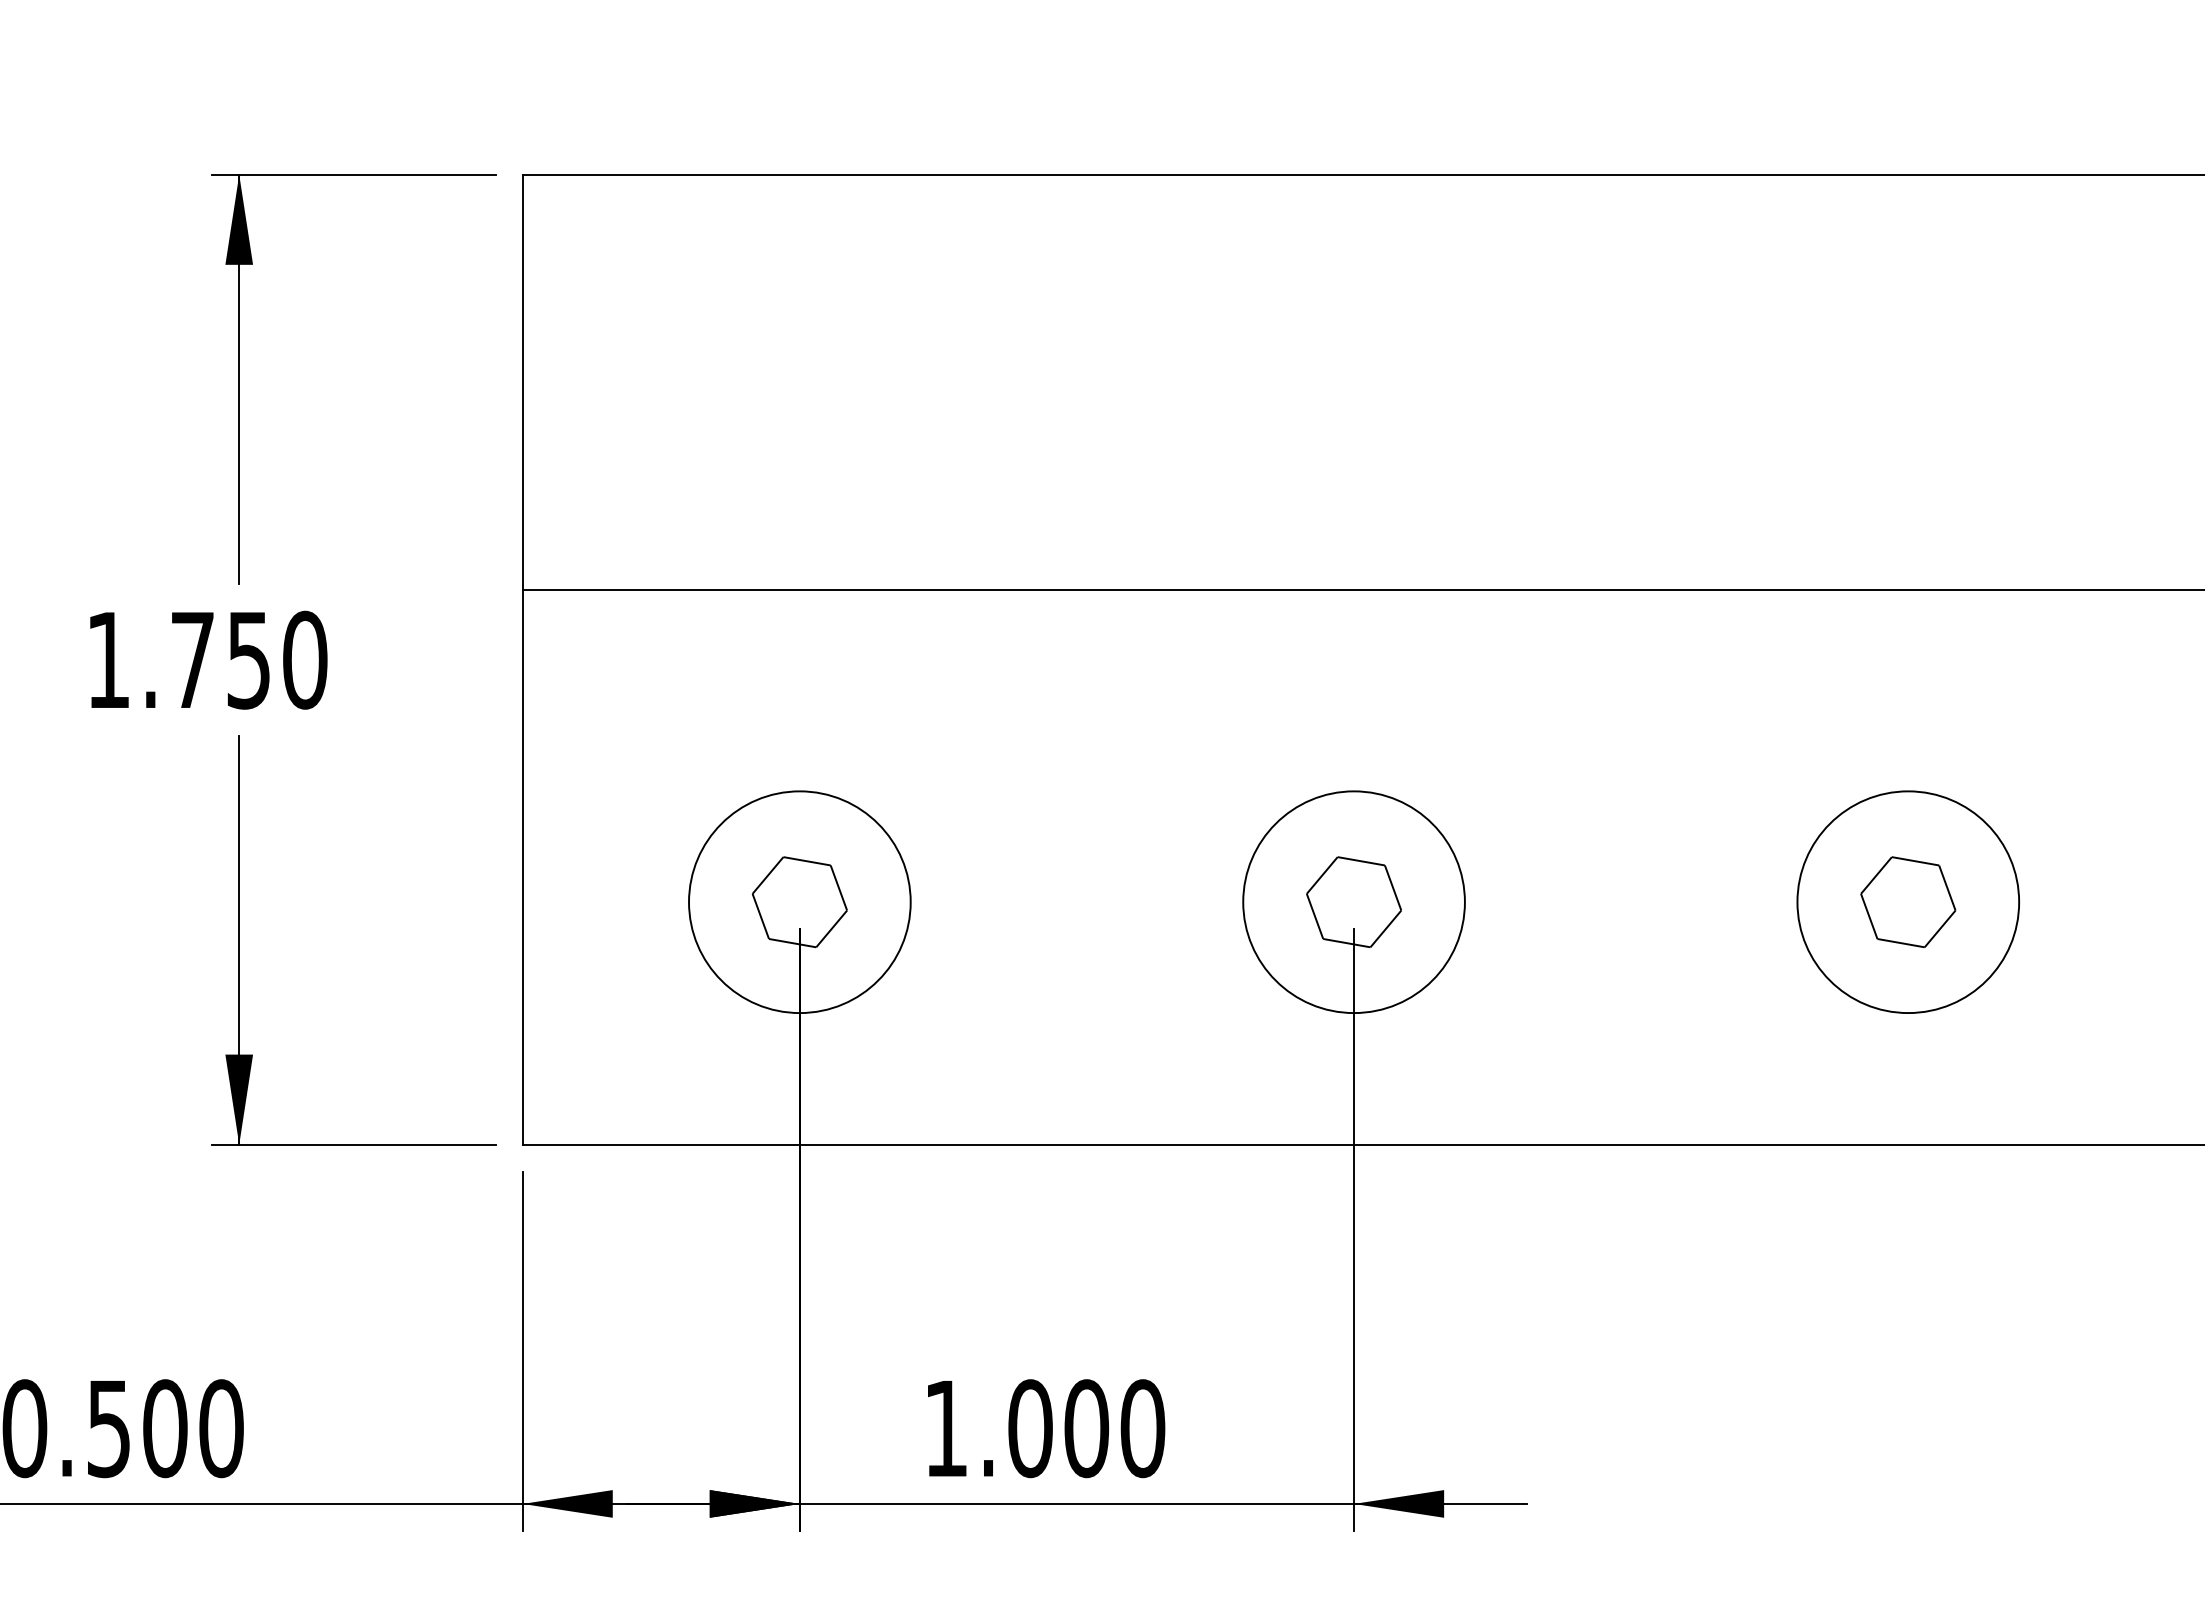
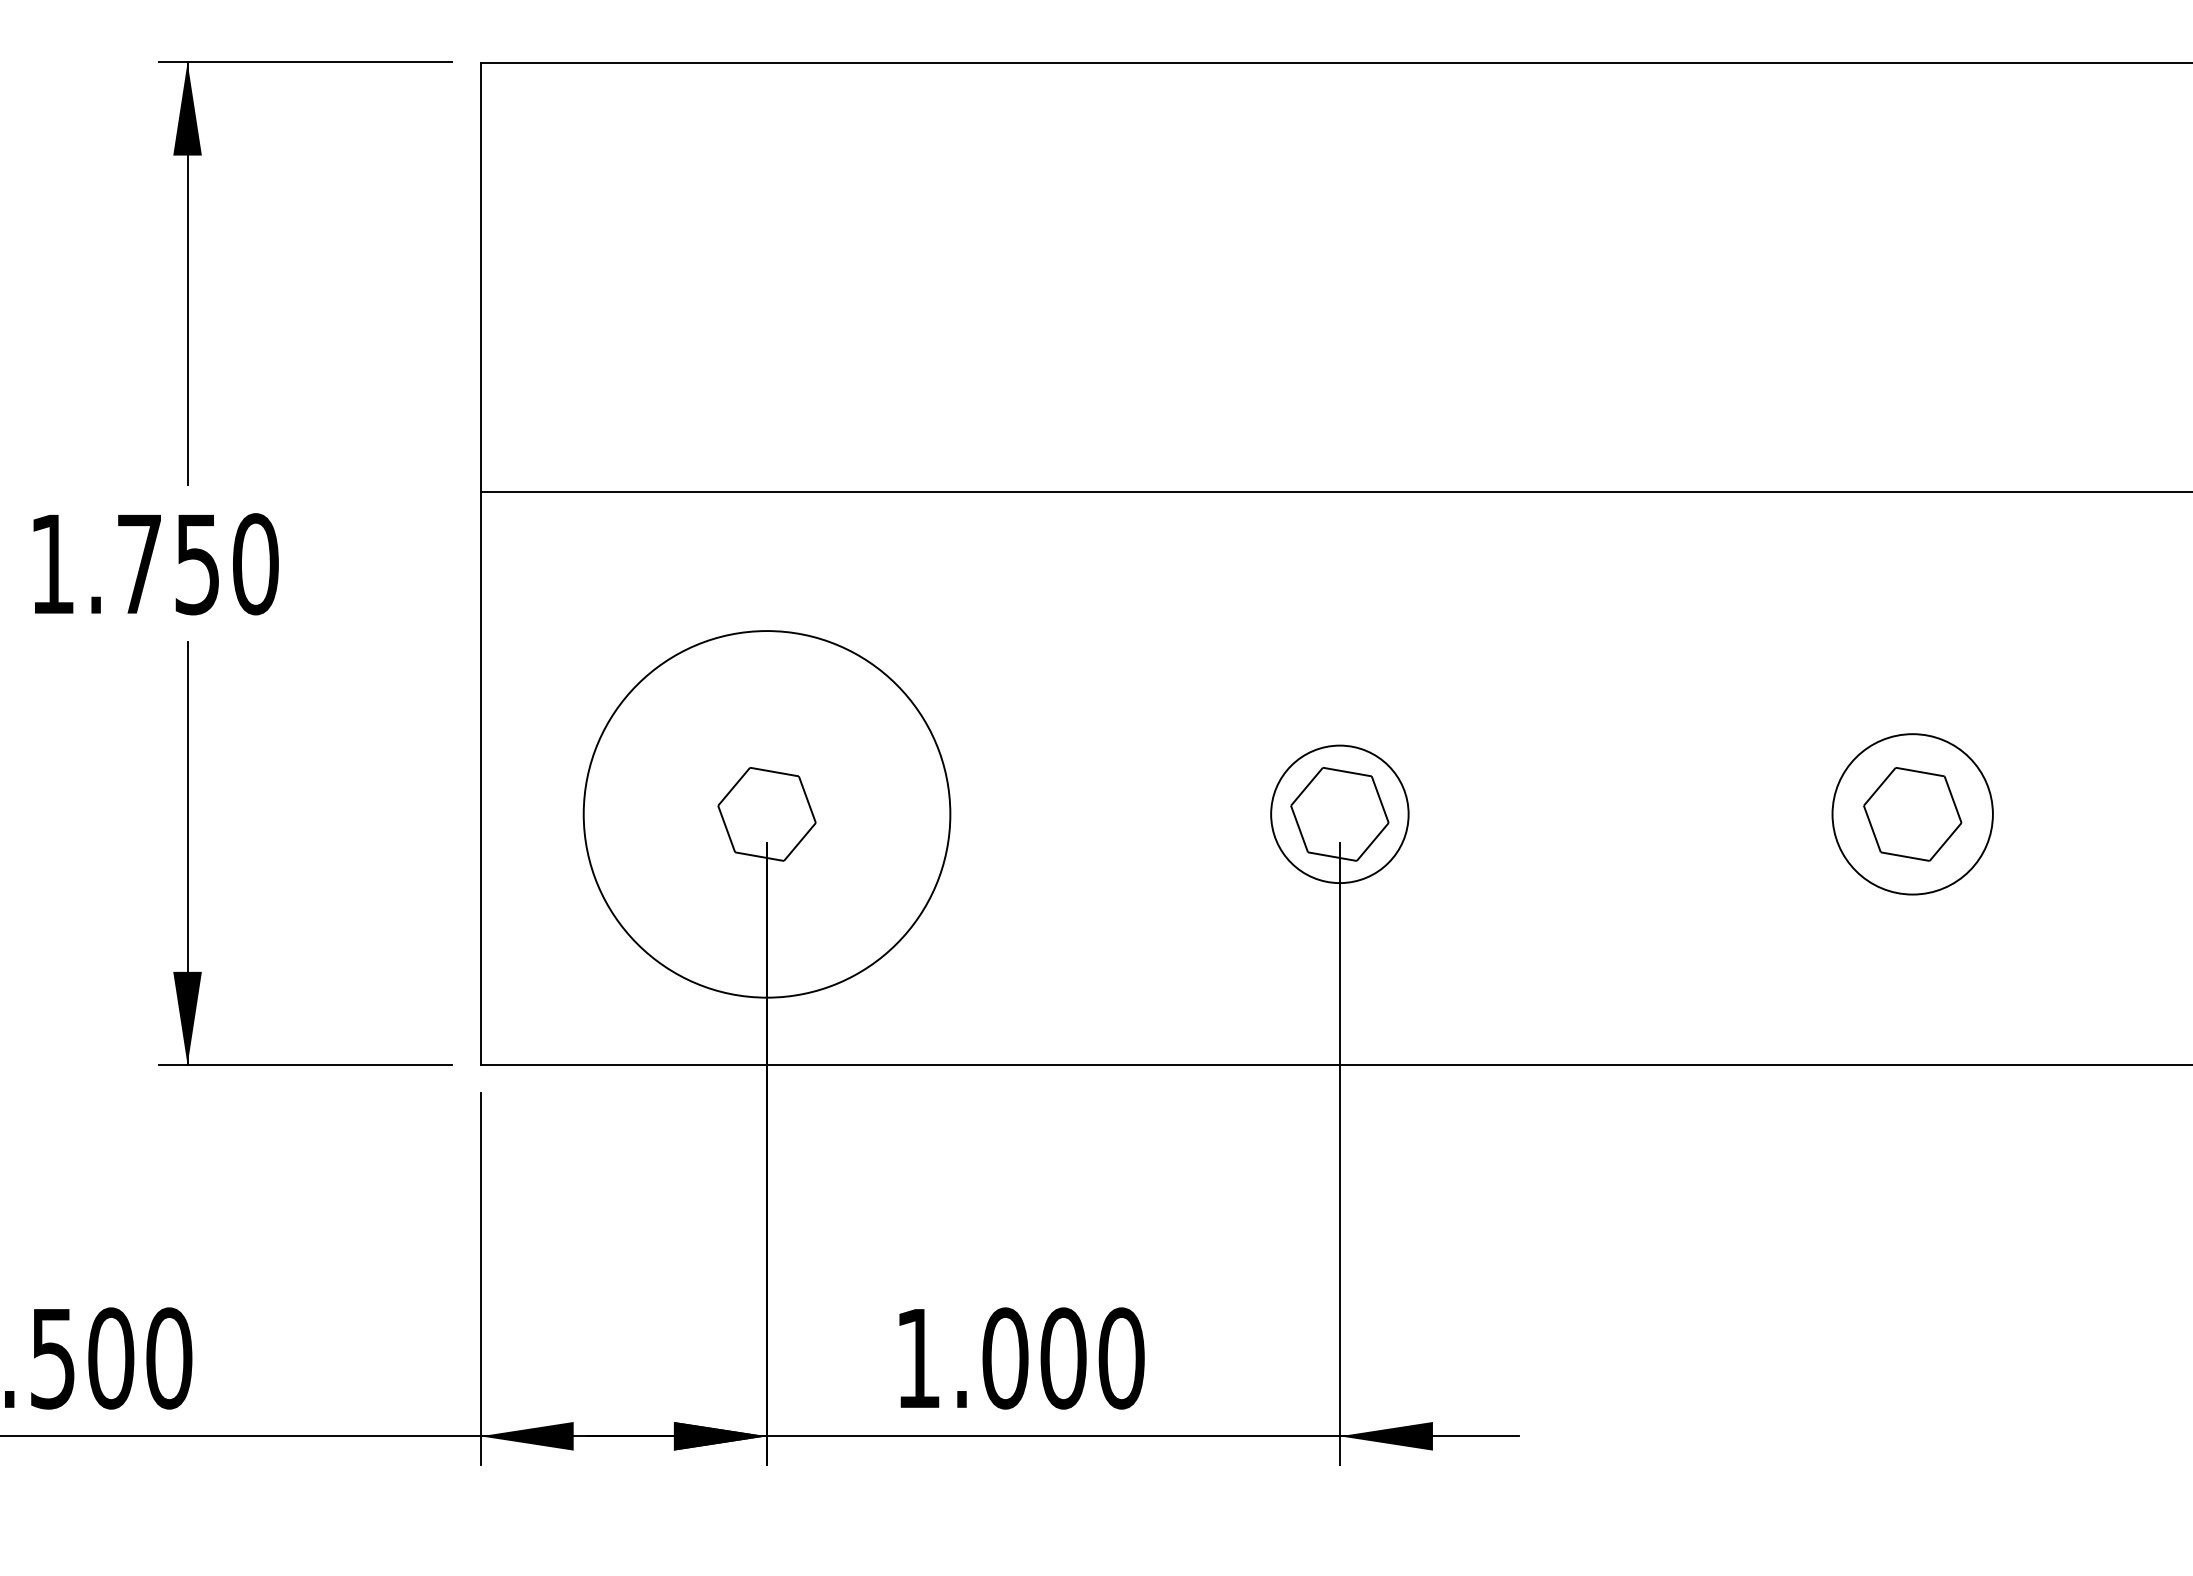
circle: (799, 902) -> (766, 814), size x1.6
circle: (1353, 902) -> (1339, 814), size x0.6
circle: (1908, 902) -> (1912, 814), size x0.7

